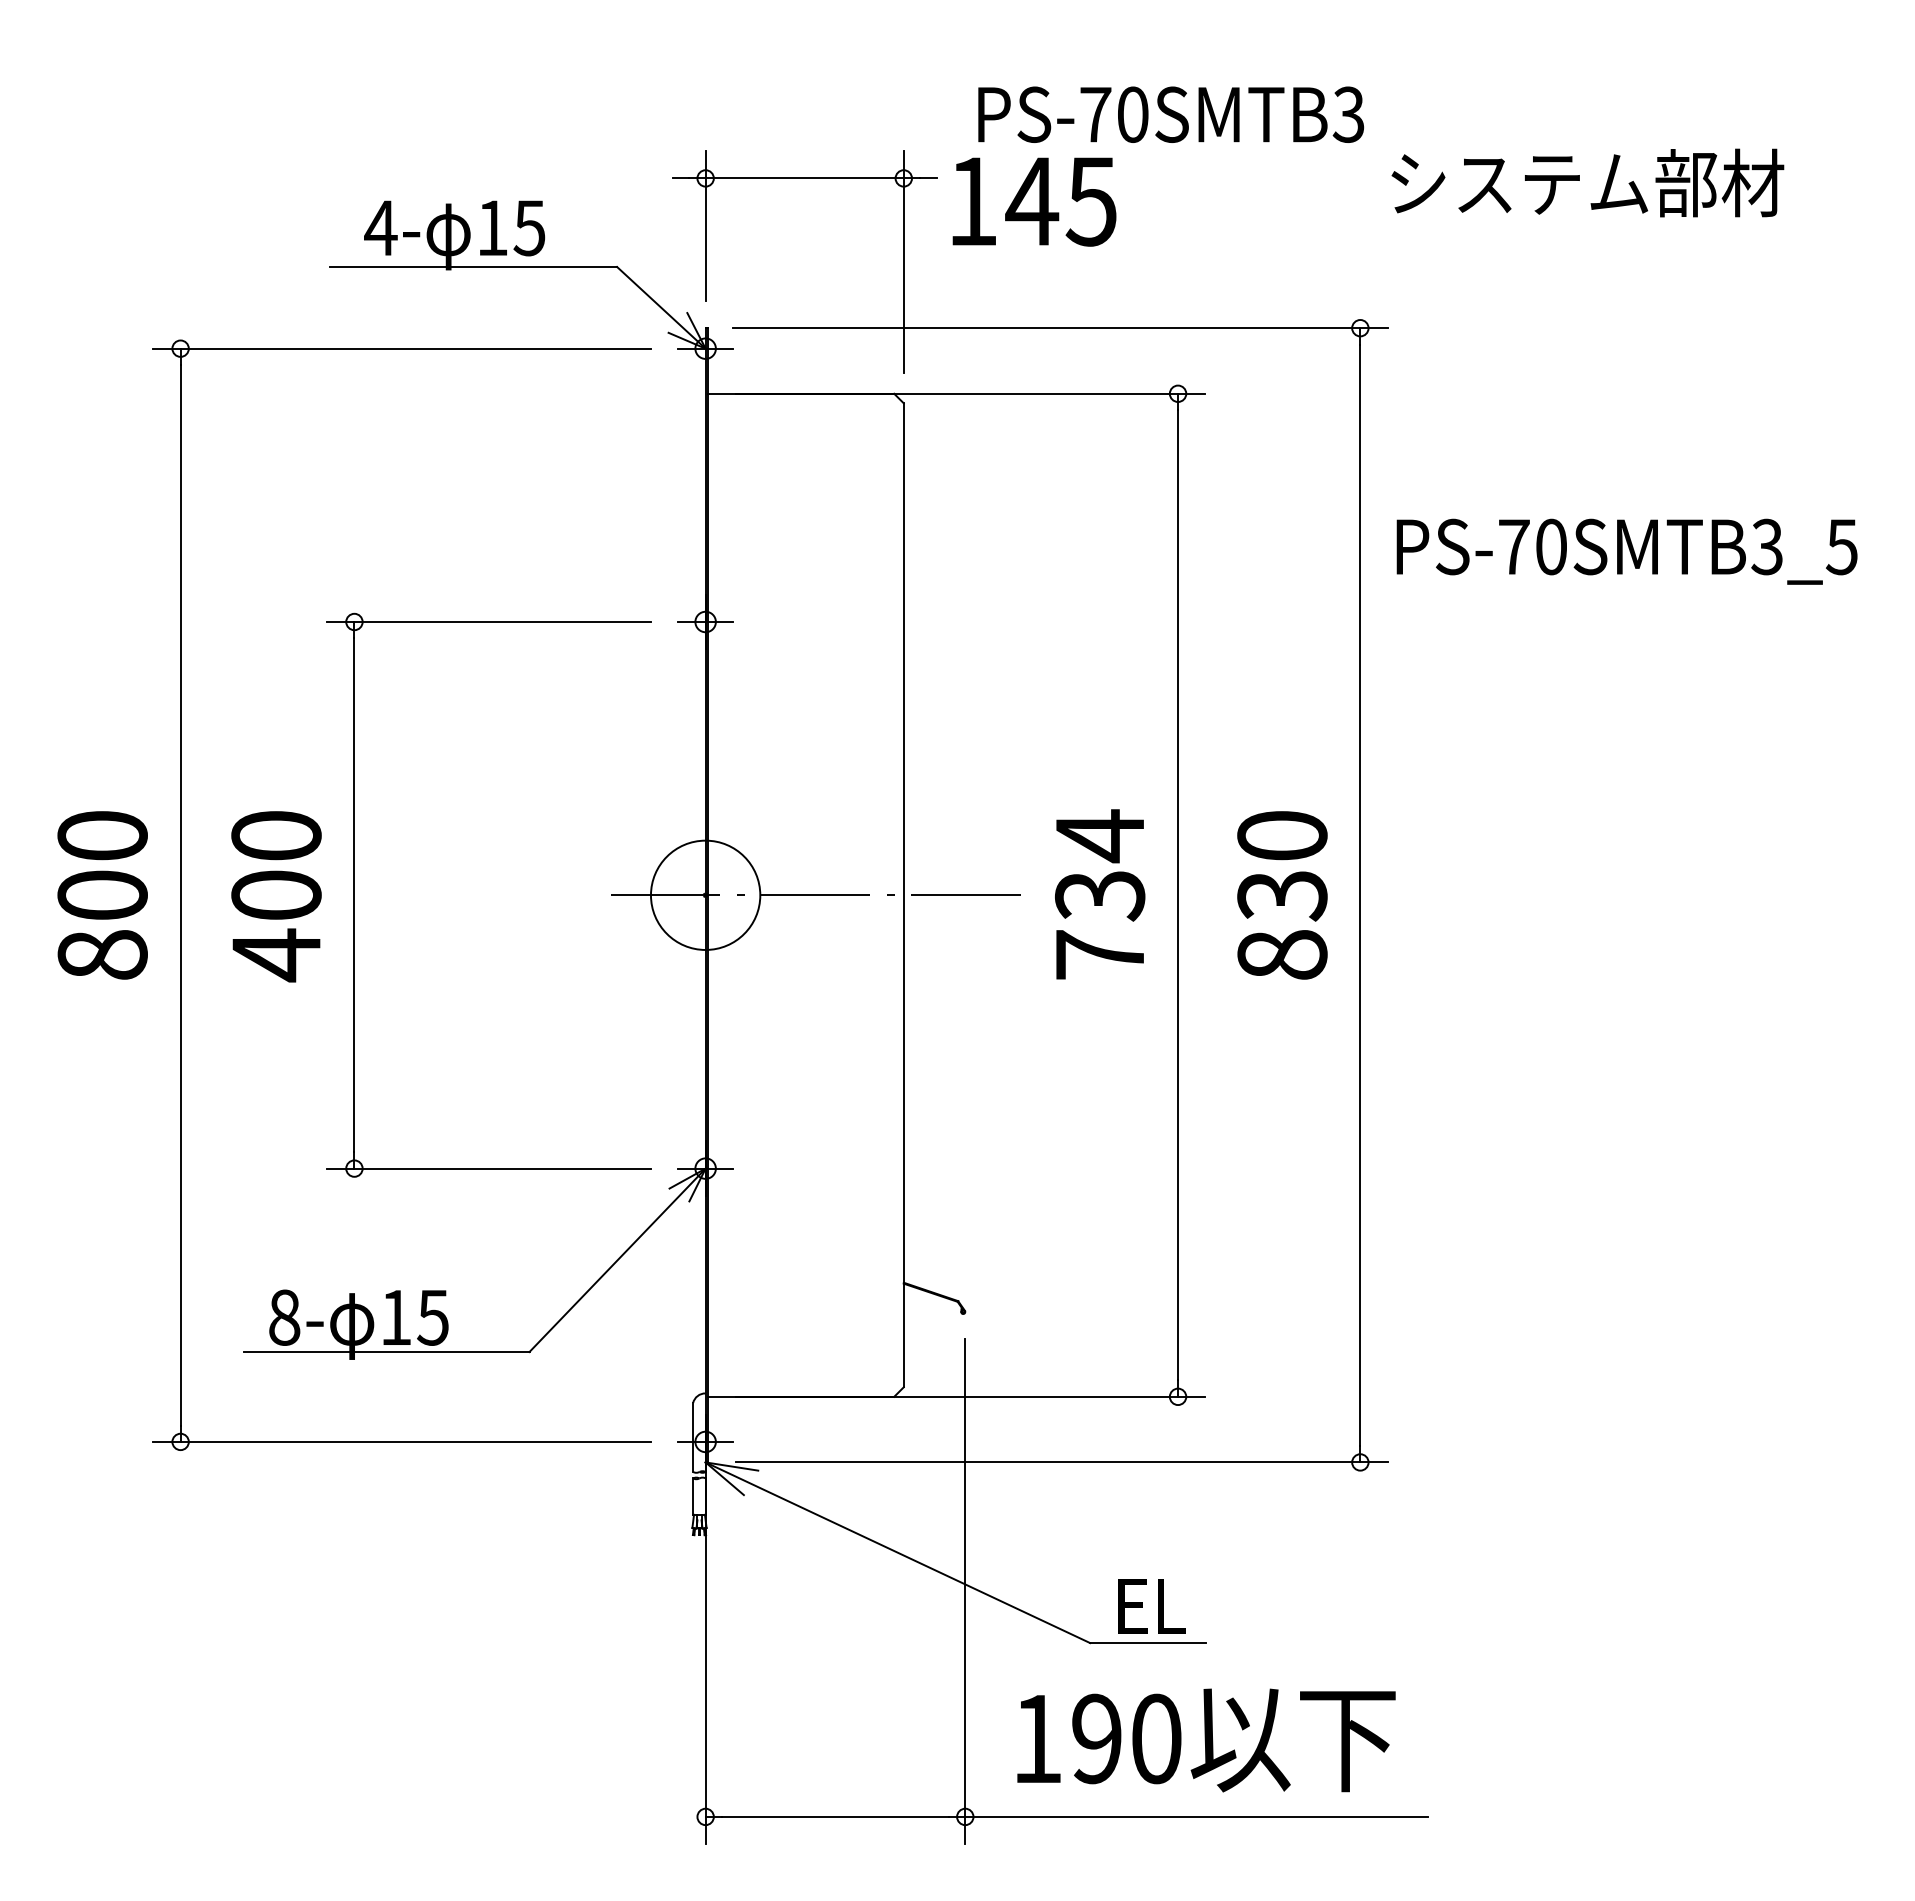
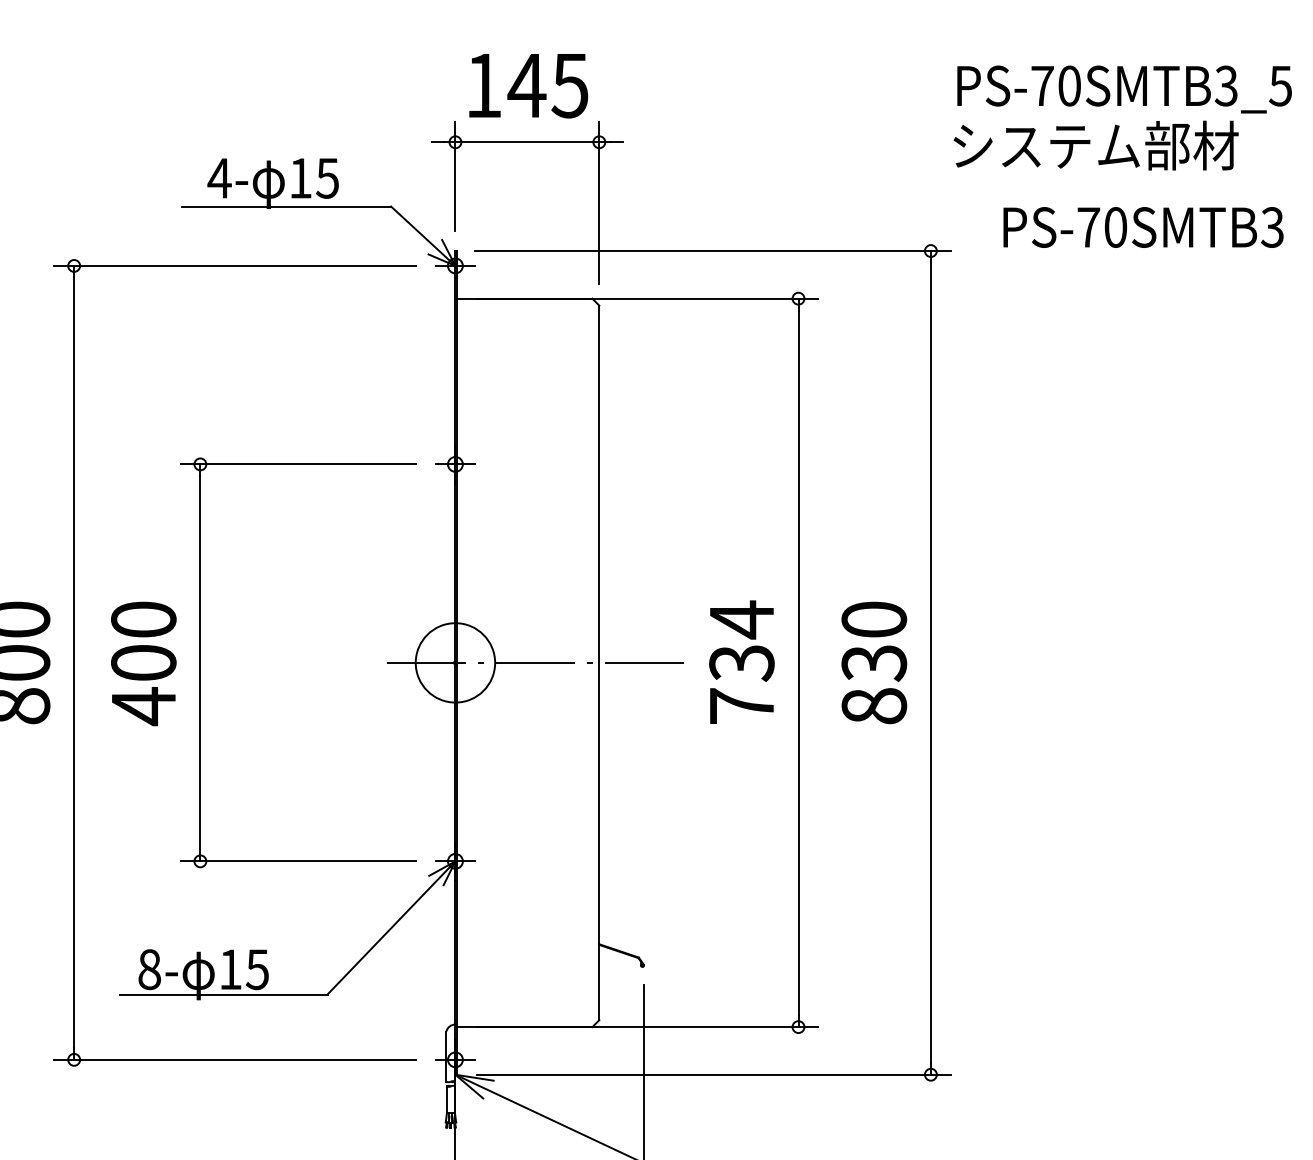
text: (1171, 114) -> (1143, 227), moved
text: (1034, 201) -> (528, 85), moved
text: (1626, 551) -> (1124, 89), moved

